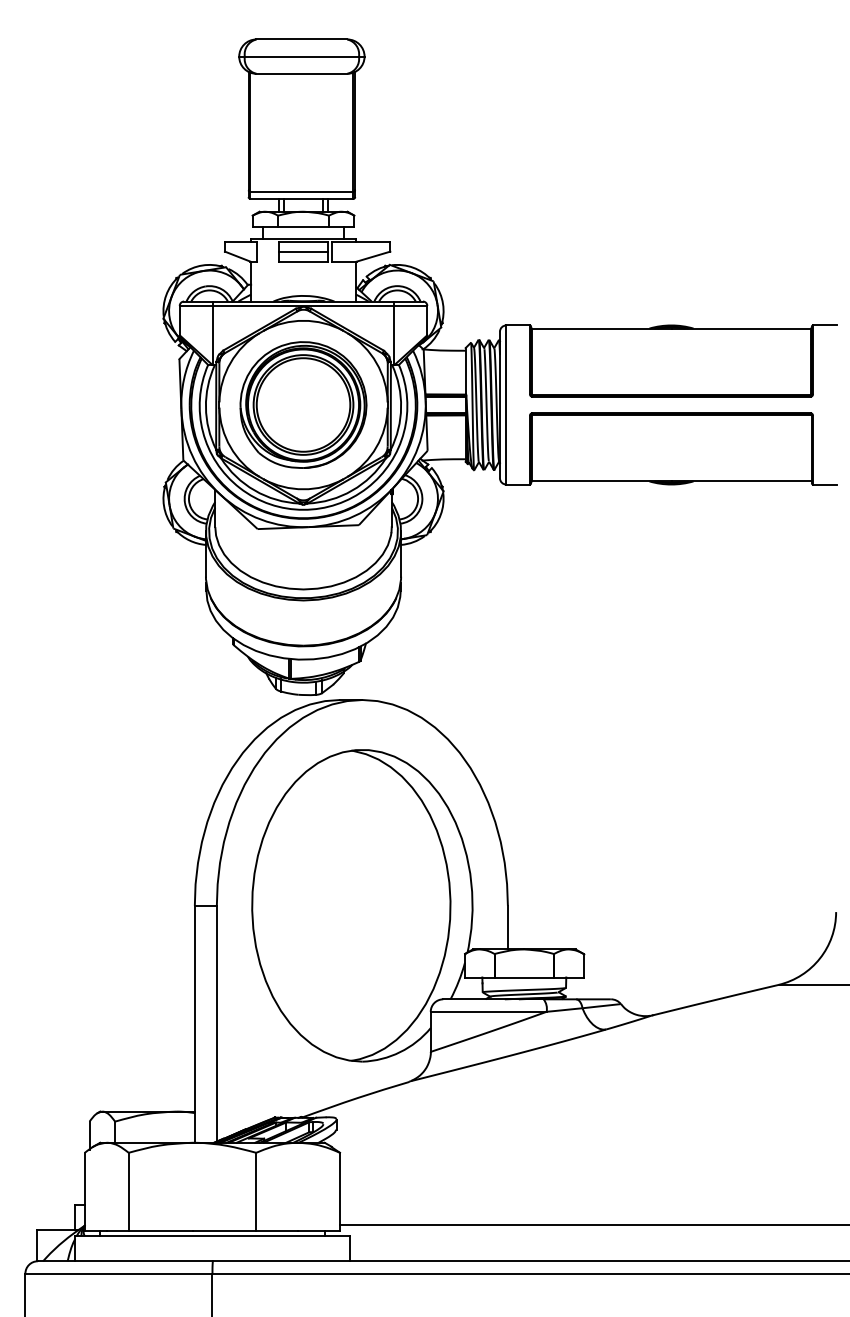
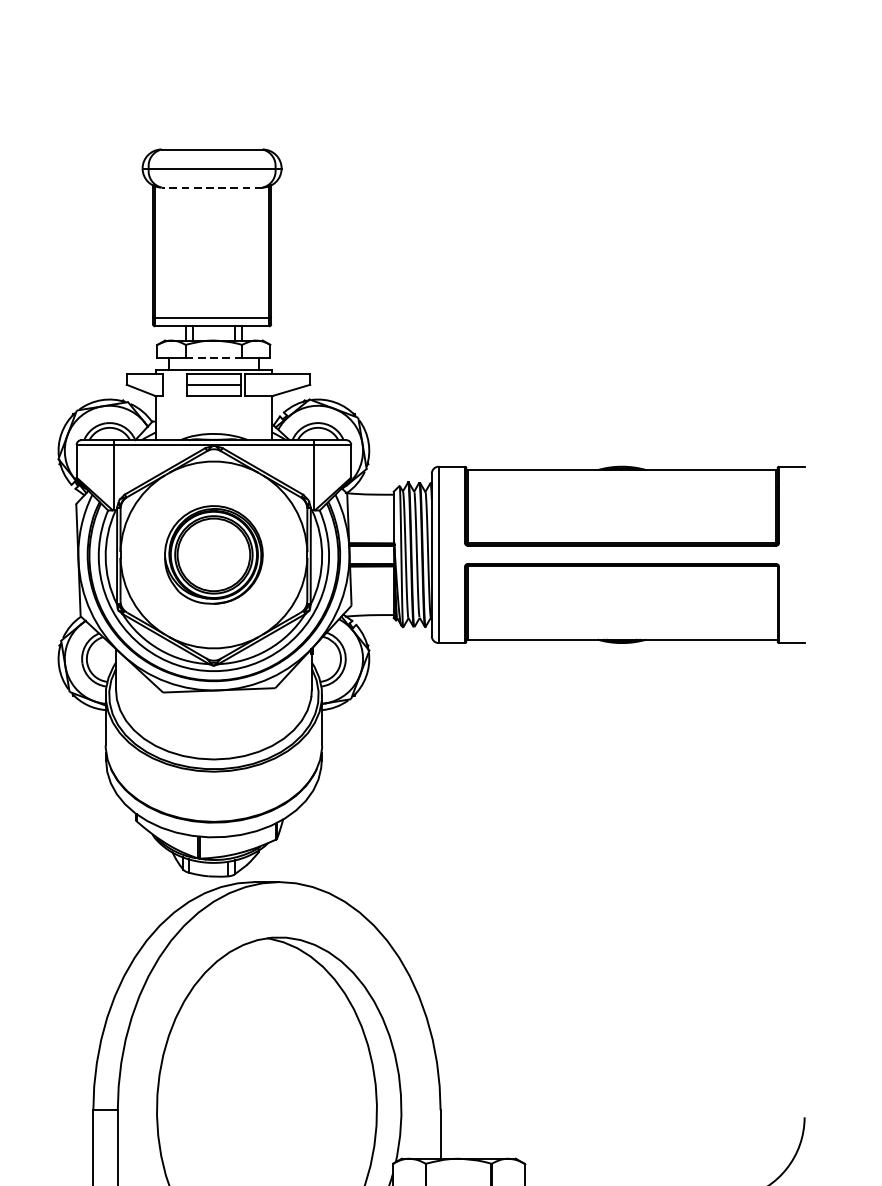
line: (301, 73) -> (211, 187), solid -> dashed
line: (304, 227) -> (214, 358), solid -> dashed
part: (303, 404) -> (213, 554), size x0.7

